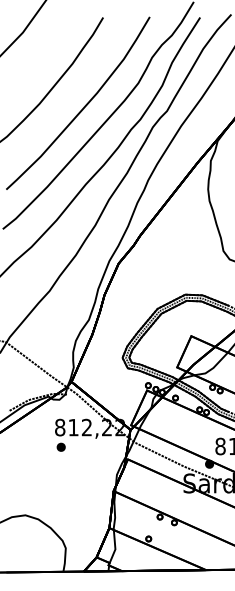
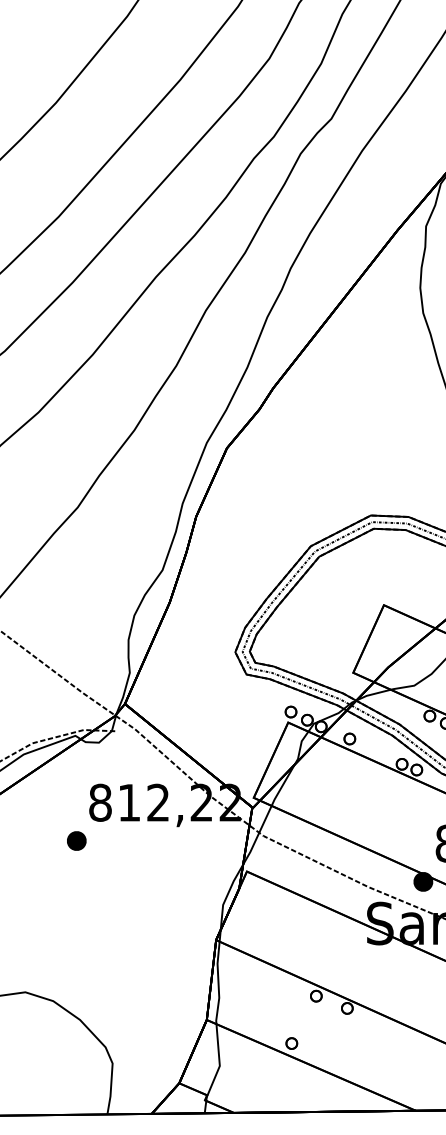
part: (60, 446) -> (75, 839), moved

